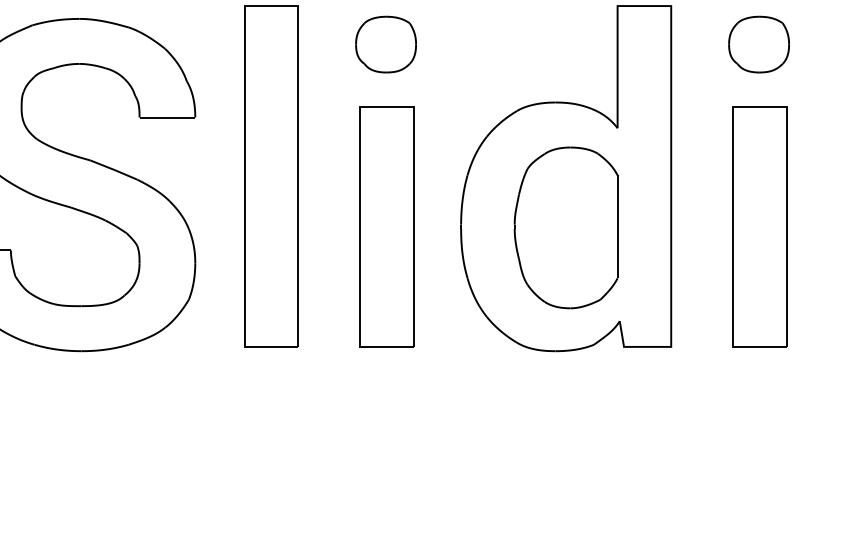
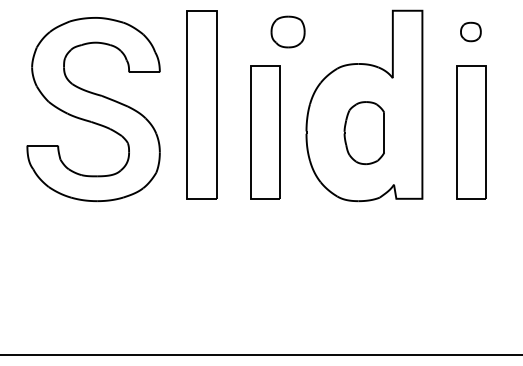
part: (384, 43) -> (287, 31), moved
part: (758, 43) -> (470, 31), size x0.6
part: (566, 226) -> (364, 132), size x0.7

